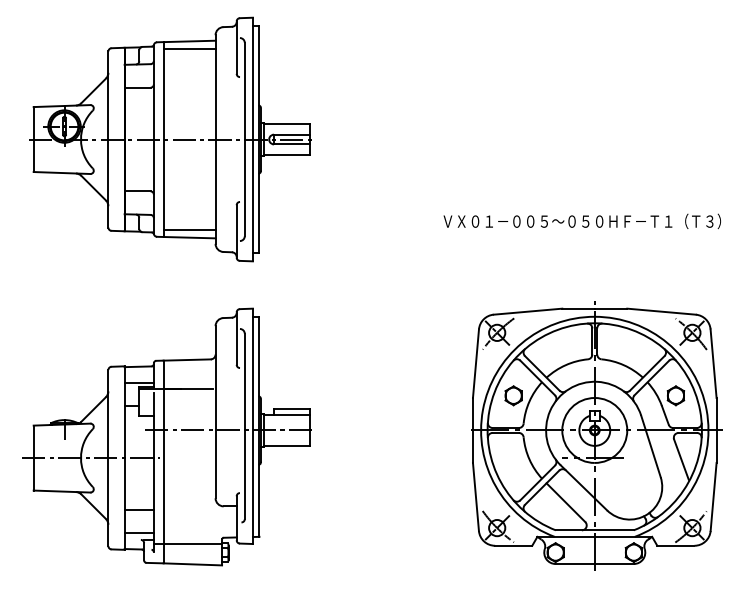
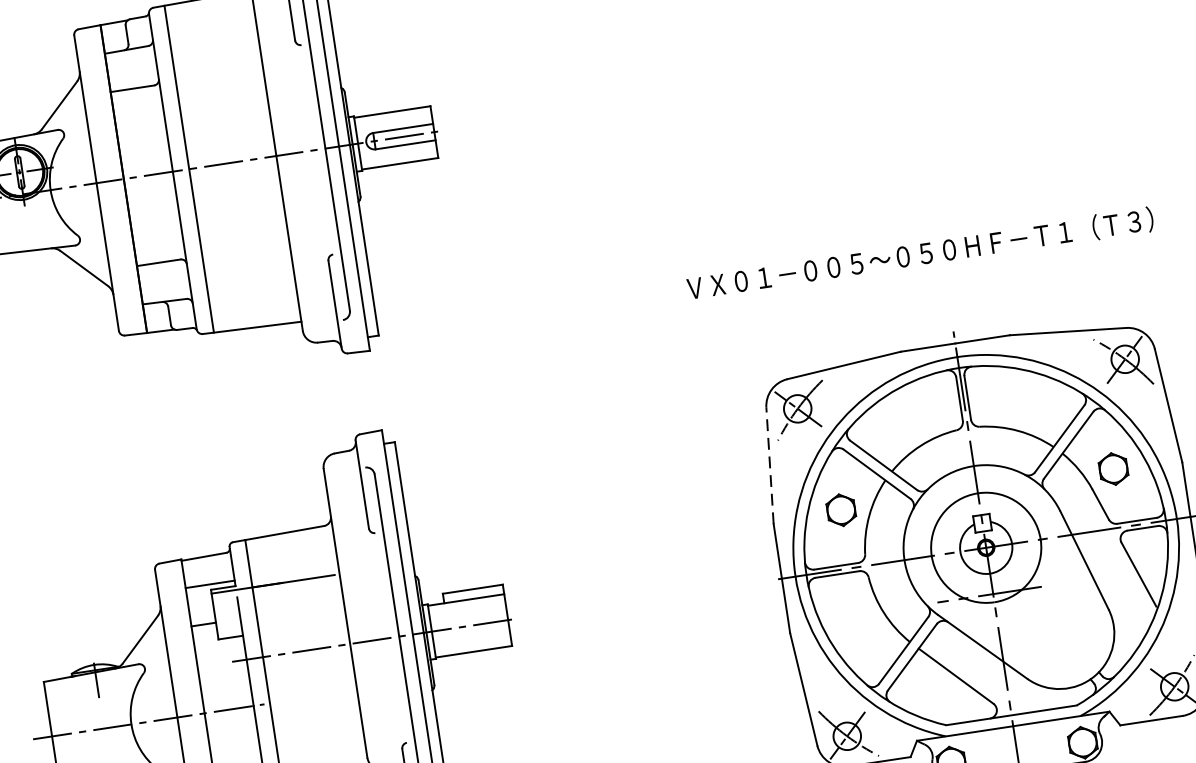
line: (189, 49) -> (209, 11), removed
text: (581, 221) -> (919, 254), moved
line: (189, 229) -> (255, 313), removed
line: (476, 363) -> (770, 465), solid -> dashed

